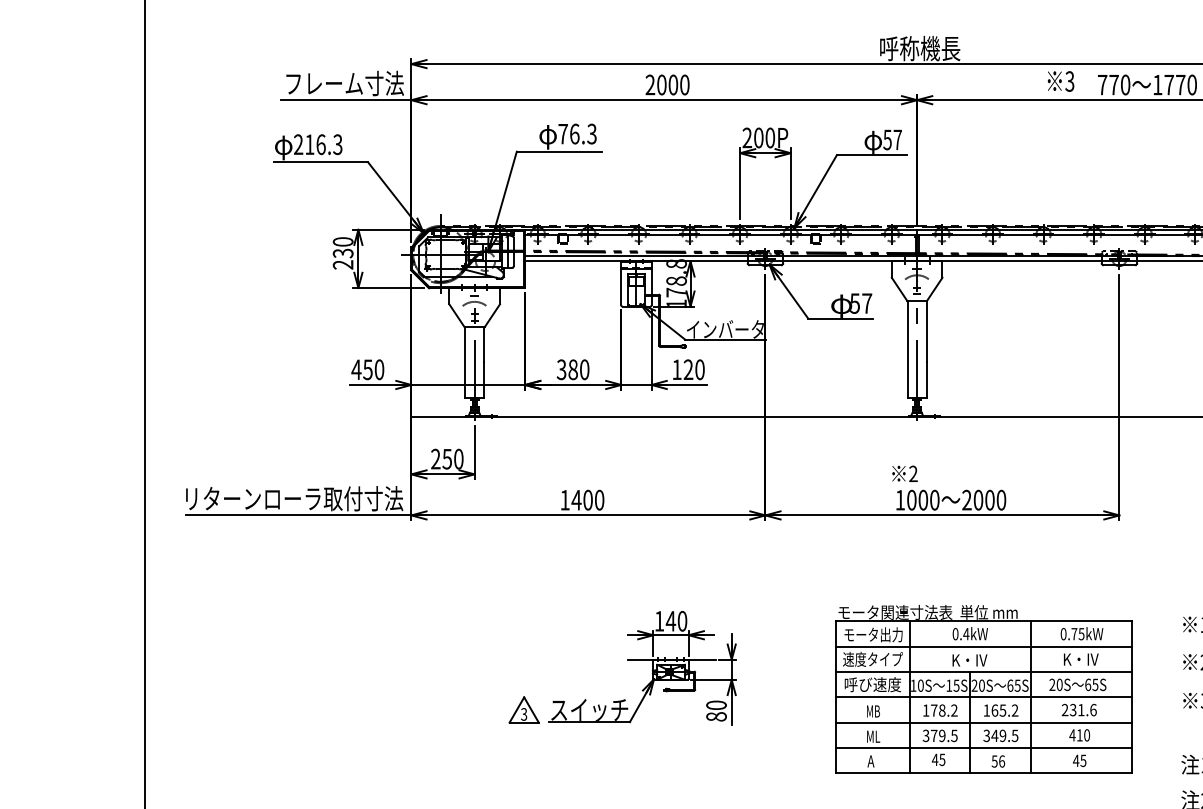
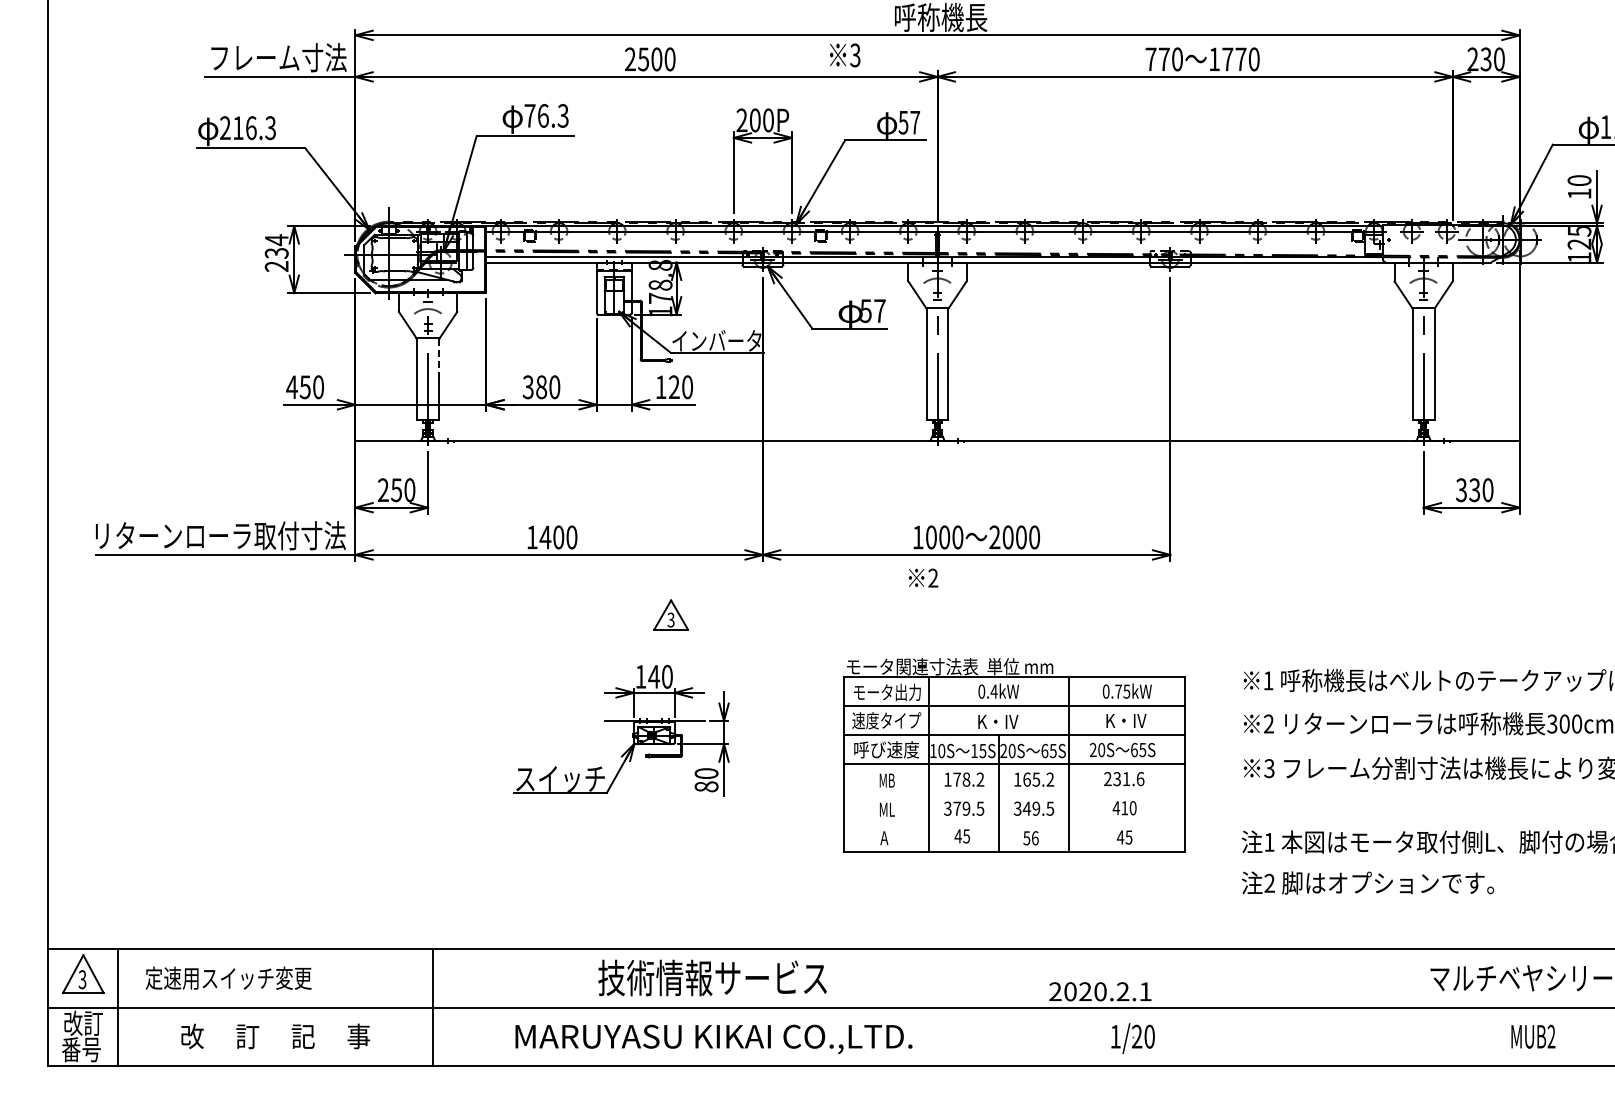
text: (1061, 81) -> (845, 55), moved
text: (661, 85) -> (643, 59), 2000 -> 2500
text: (342, 242) -> (276, 240), 230 -> 234
line: (484, 343) -> (439, 357), solid -> dashed
text: (904, 473) -> (923, 577), moved
part: (523, 709) -> (670, 614), moved
line: (983, 722) -> (1014, 793), removed
line: (983, 747) -> (1014, 822), removed

